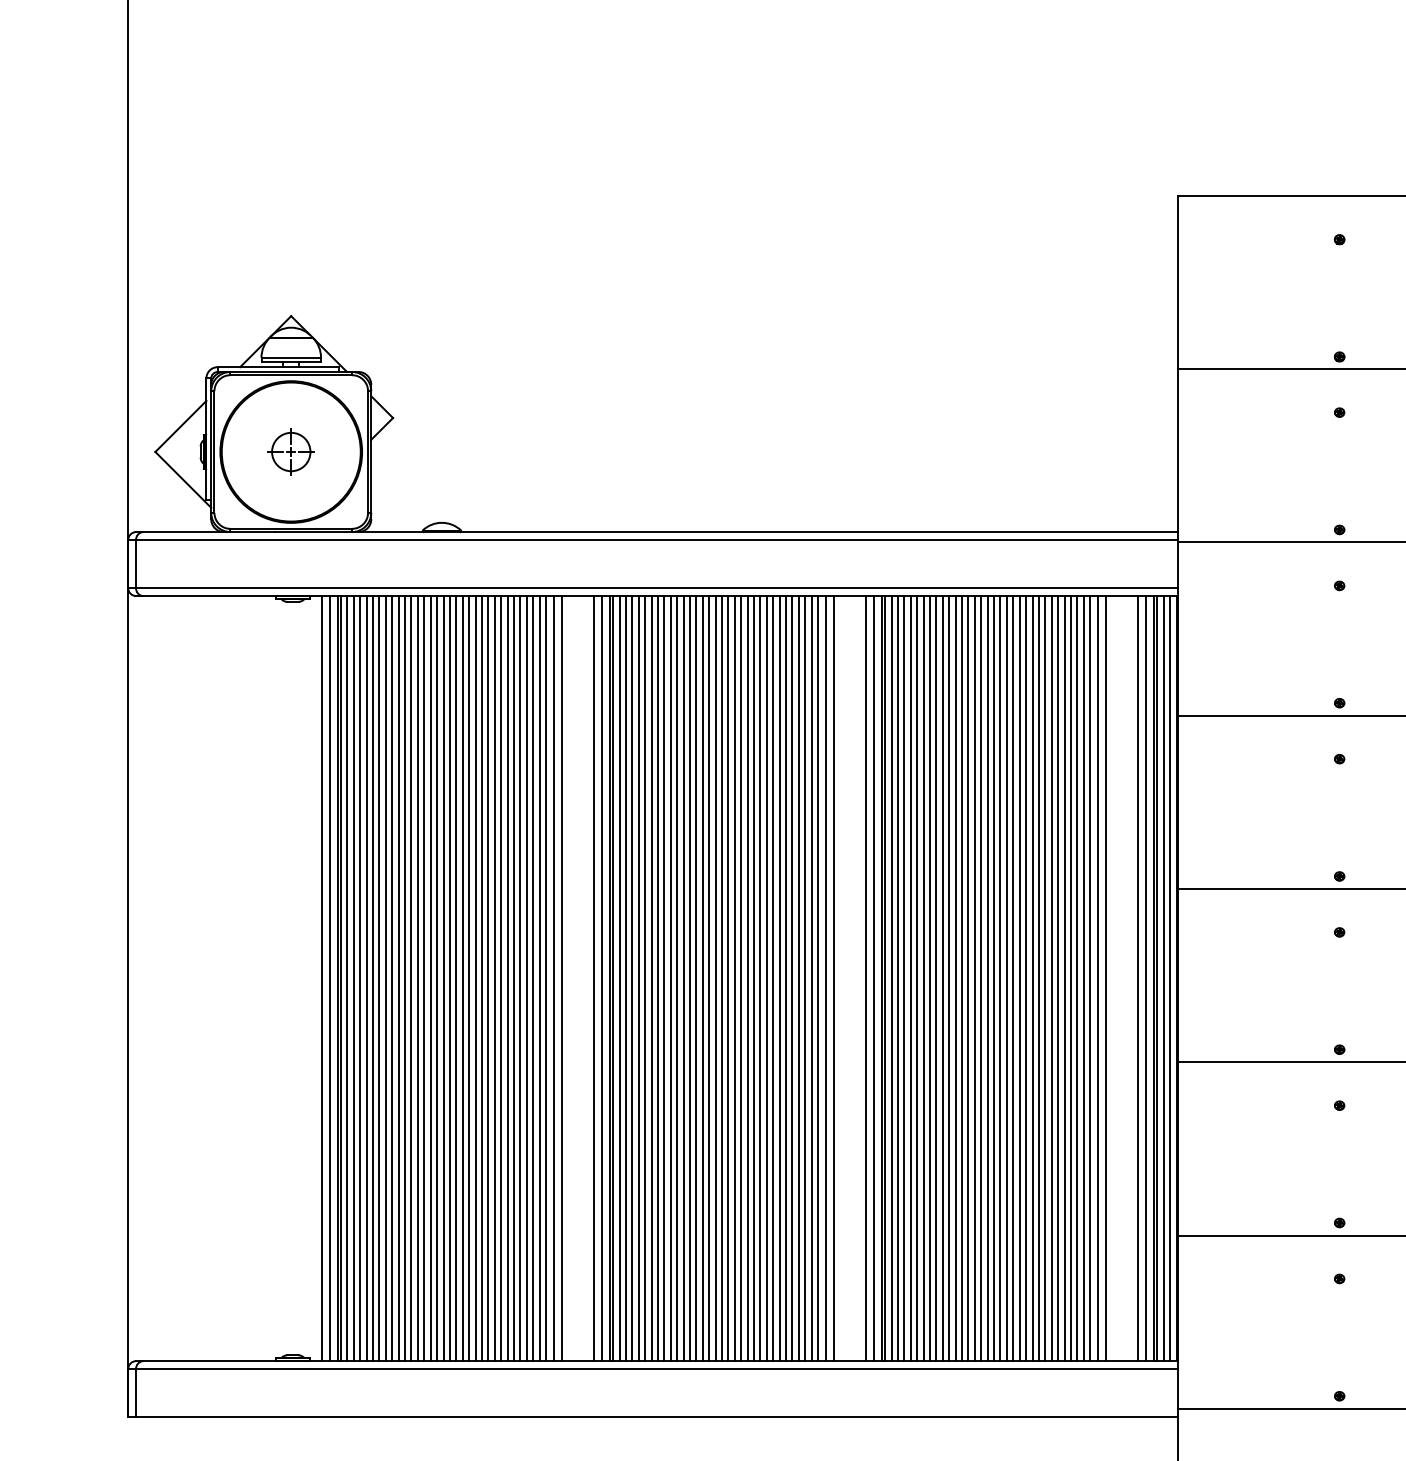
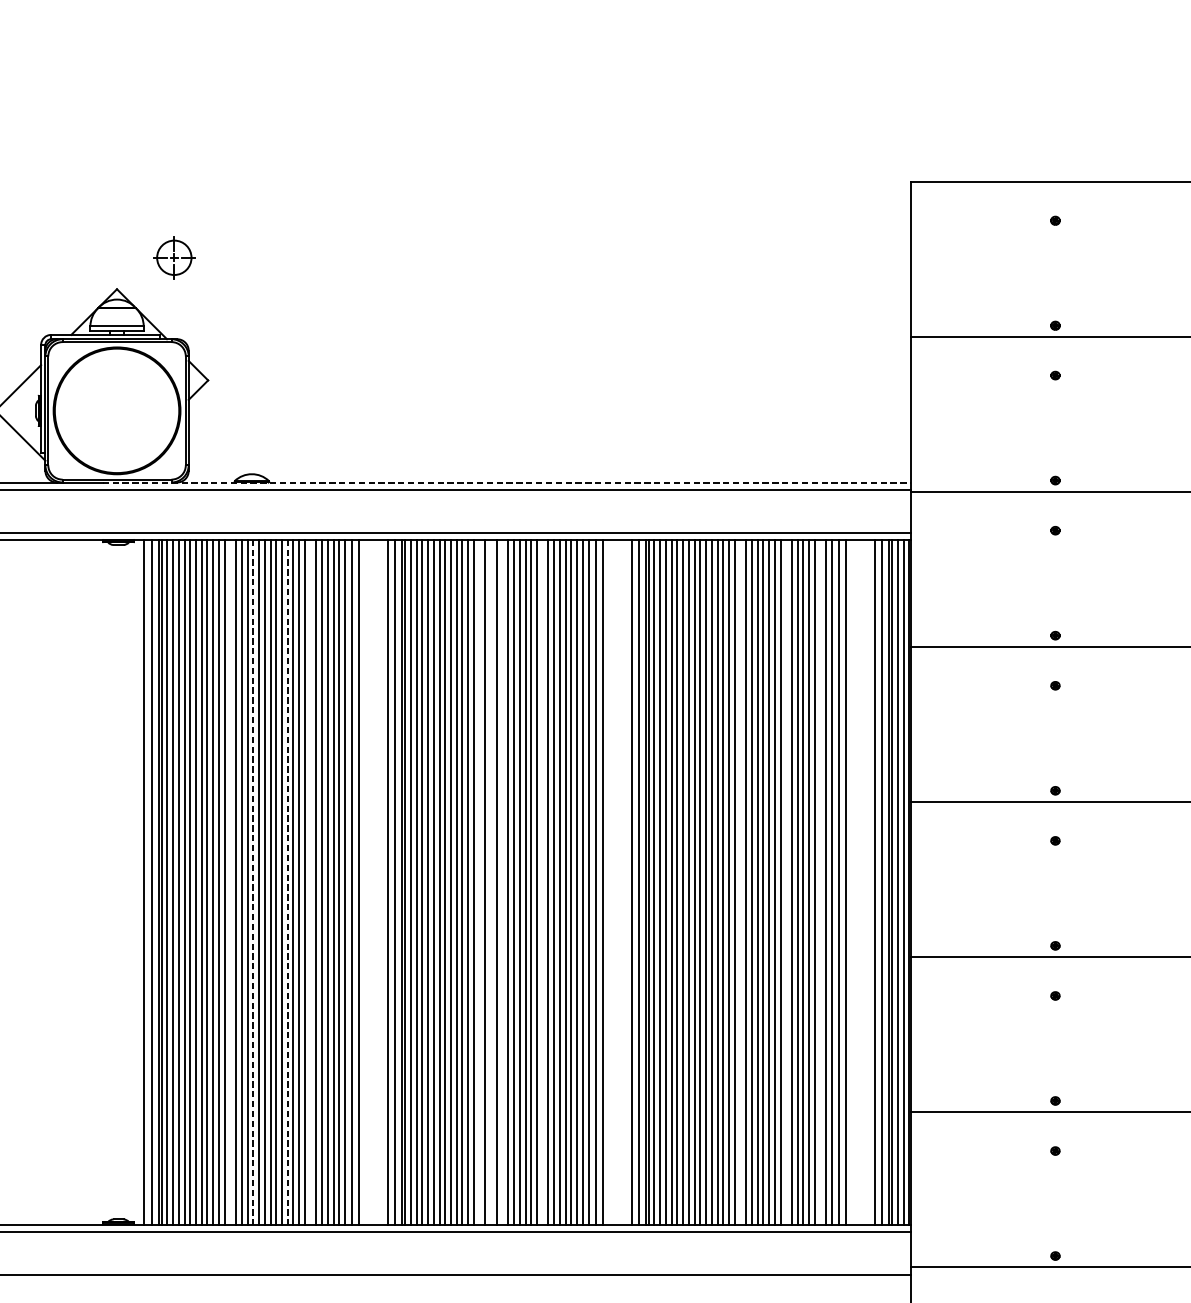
part: (290, 451) -> (173, 257), moved
line: (727, 532) -> (507, 482), solid -> dashed
line: (417, 978) -> (230, 882), removed
line: (443, 978) -> (253, 882), solid -> dashed
line: (481, 978) -> (287, 882), solid -> dashed
line: (507, 978) -> (310, 882), removed
line: (696, 978) -> (479, 882), removed
line: (709, 978) -> (491, 882), removed
line: (721, 978) -> (502, 882), removed
line: (766, 978) -> (542, 882), removed
line: (987, 978) -> (740, 882), removed
line: (1038, 978) -> (785, 882), removed
line: (1077, 978) -> (820, 882), removed

